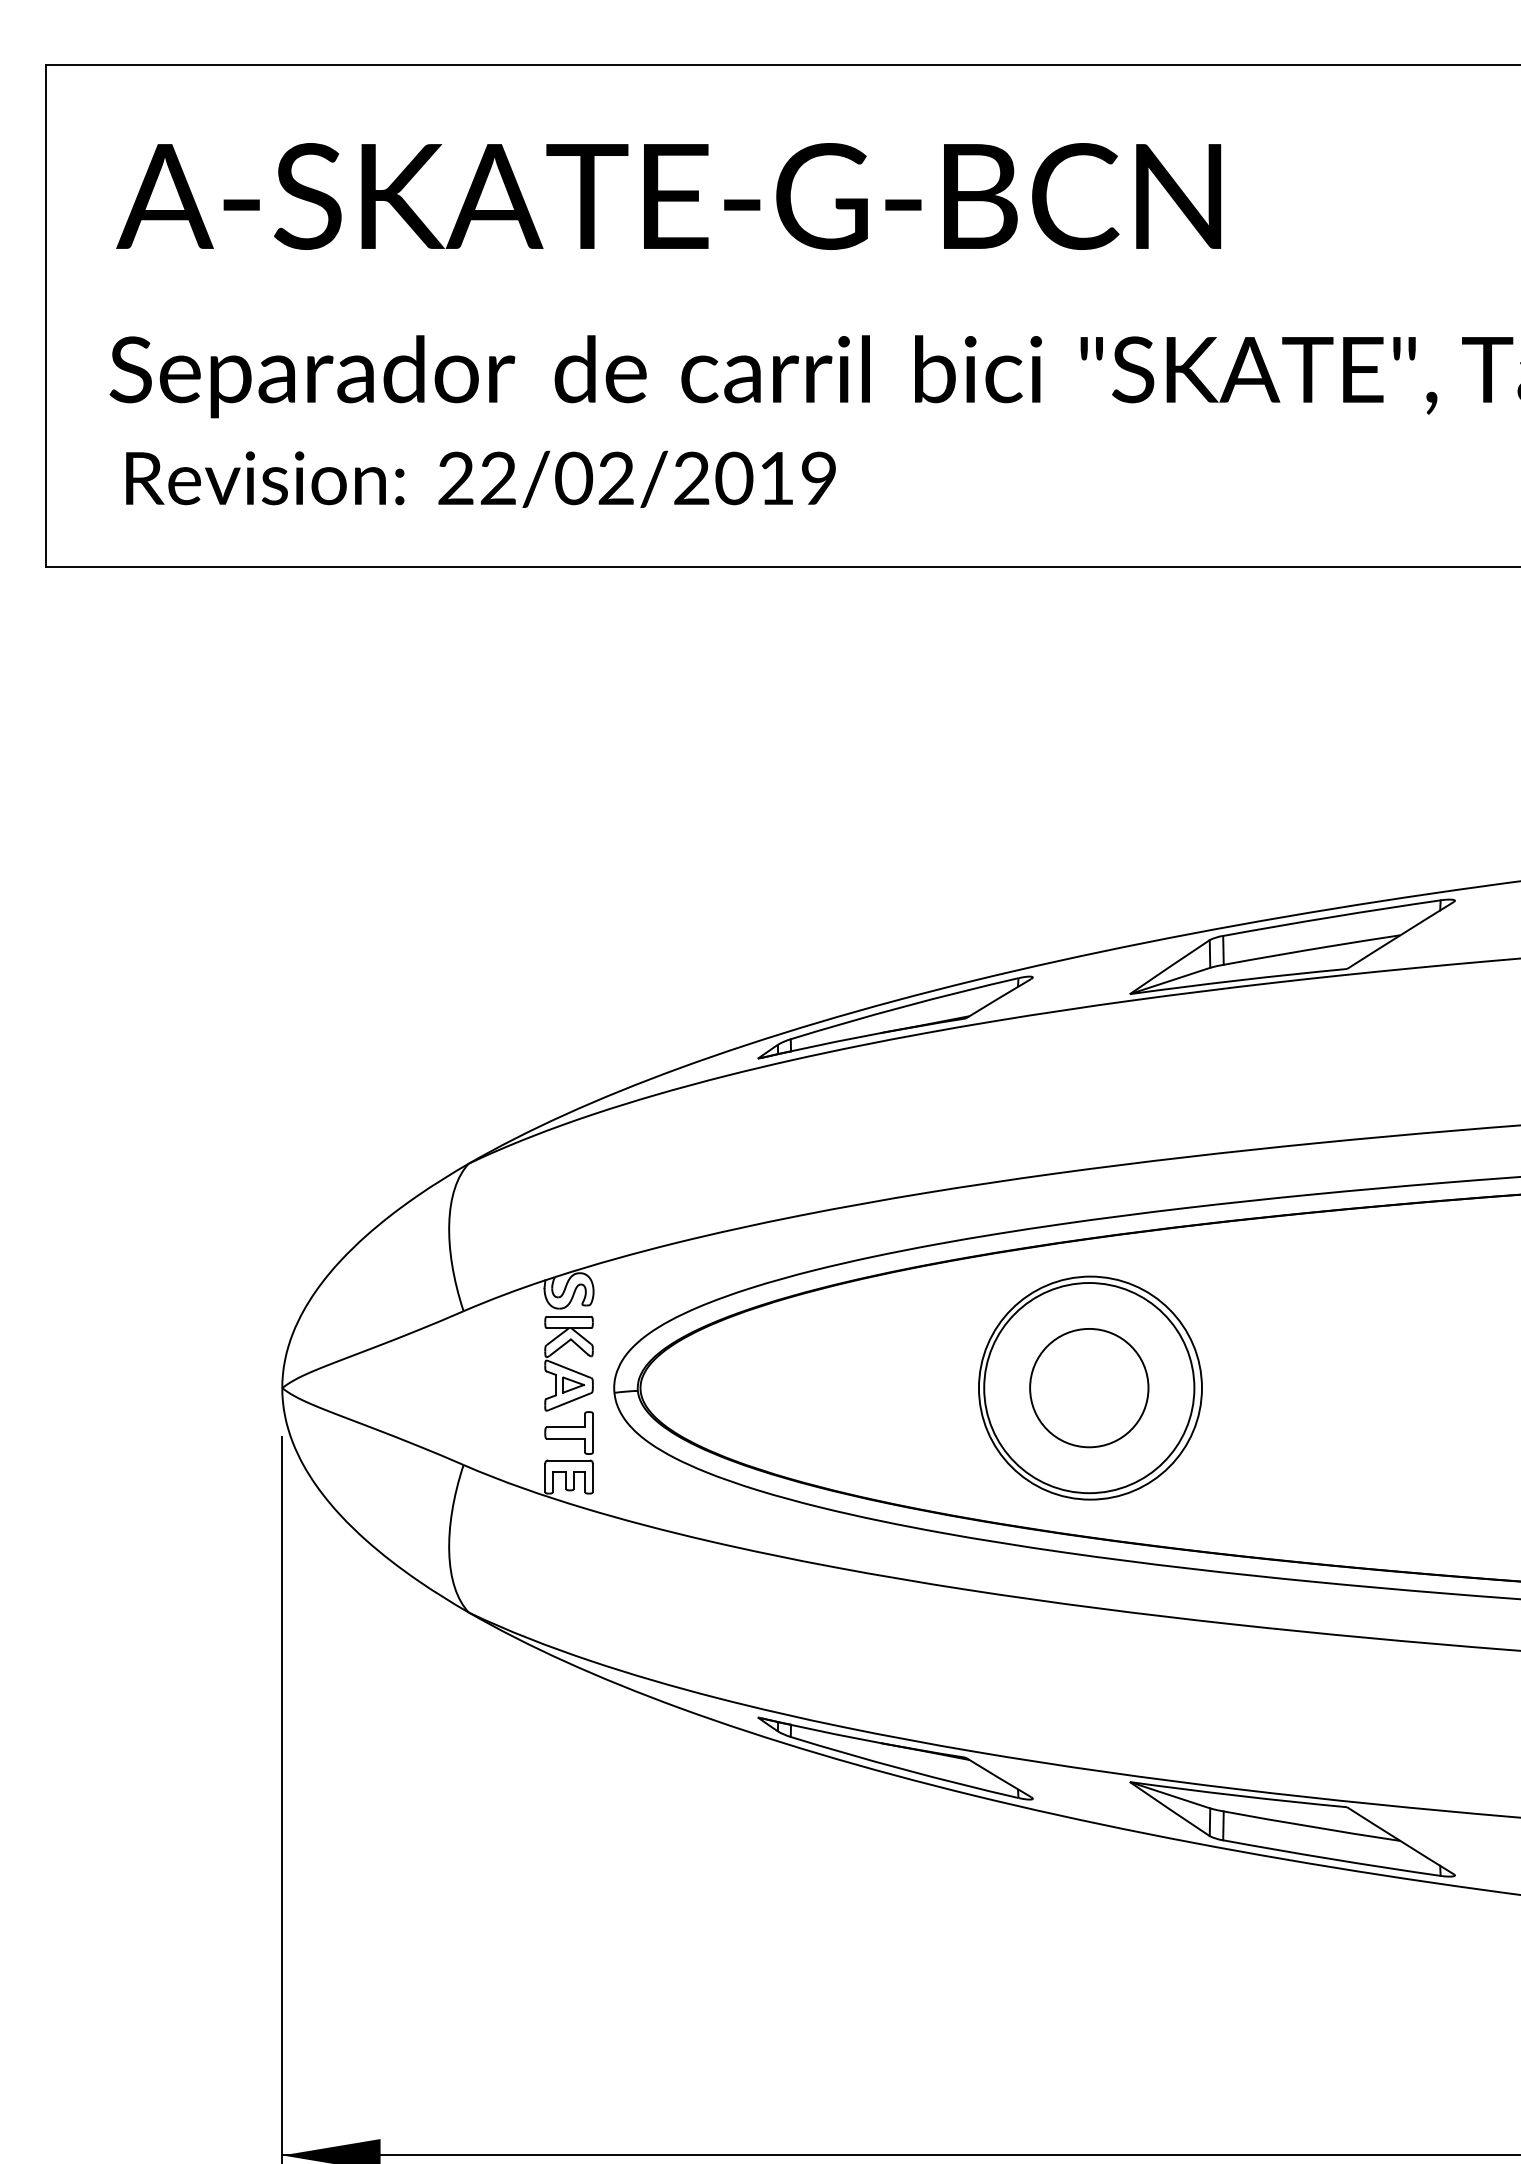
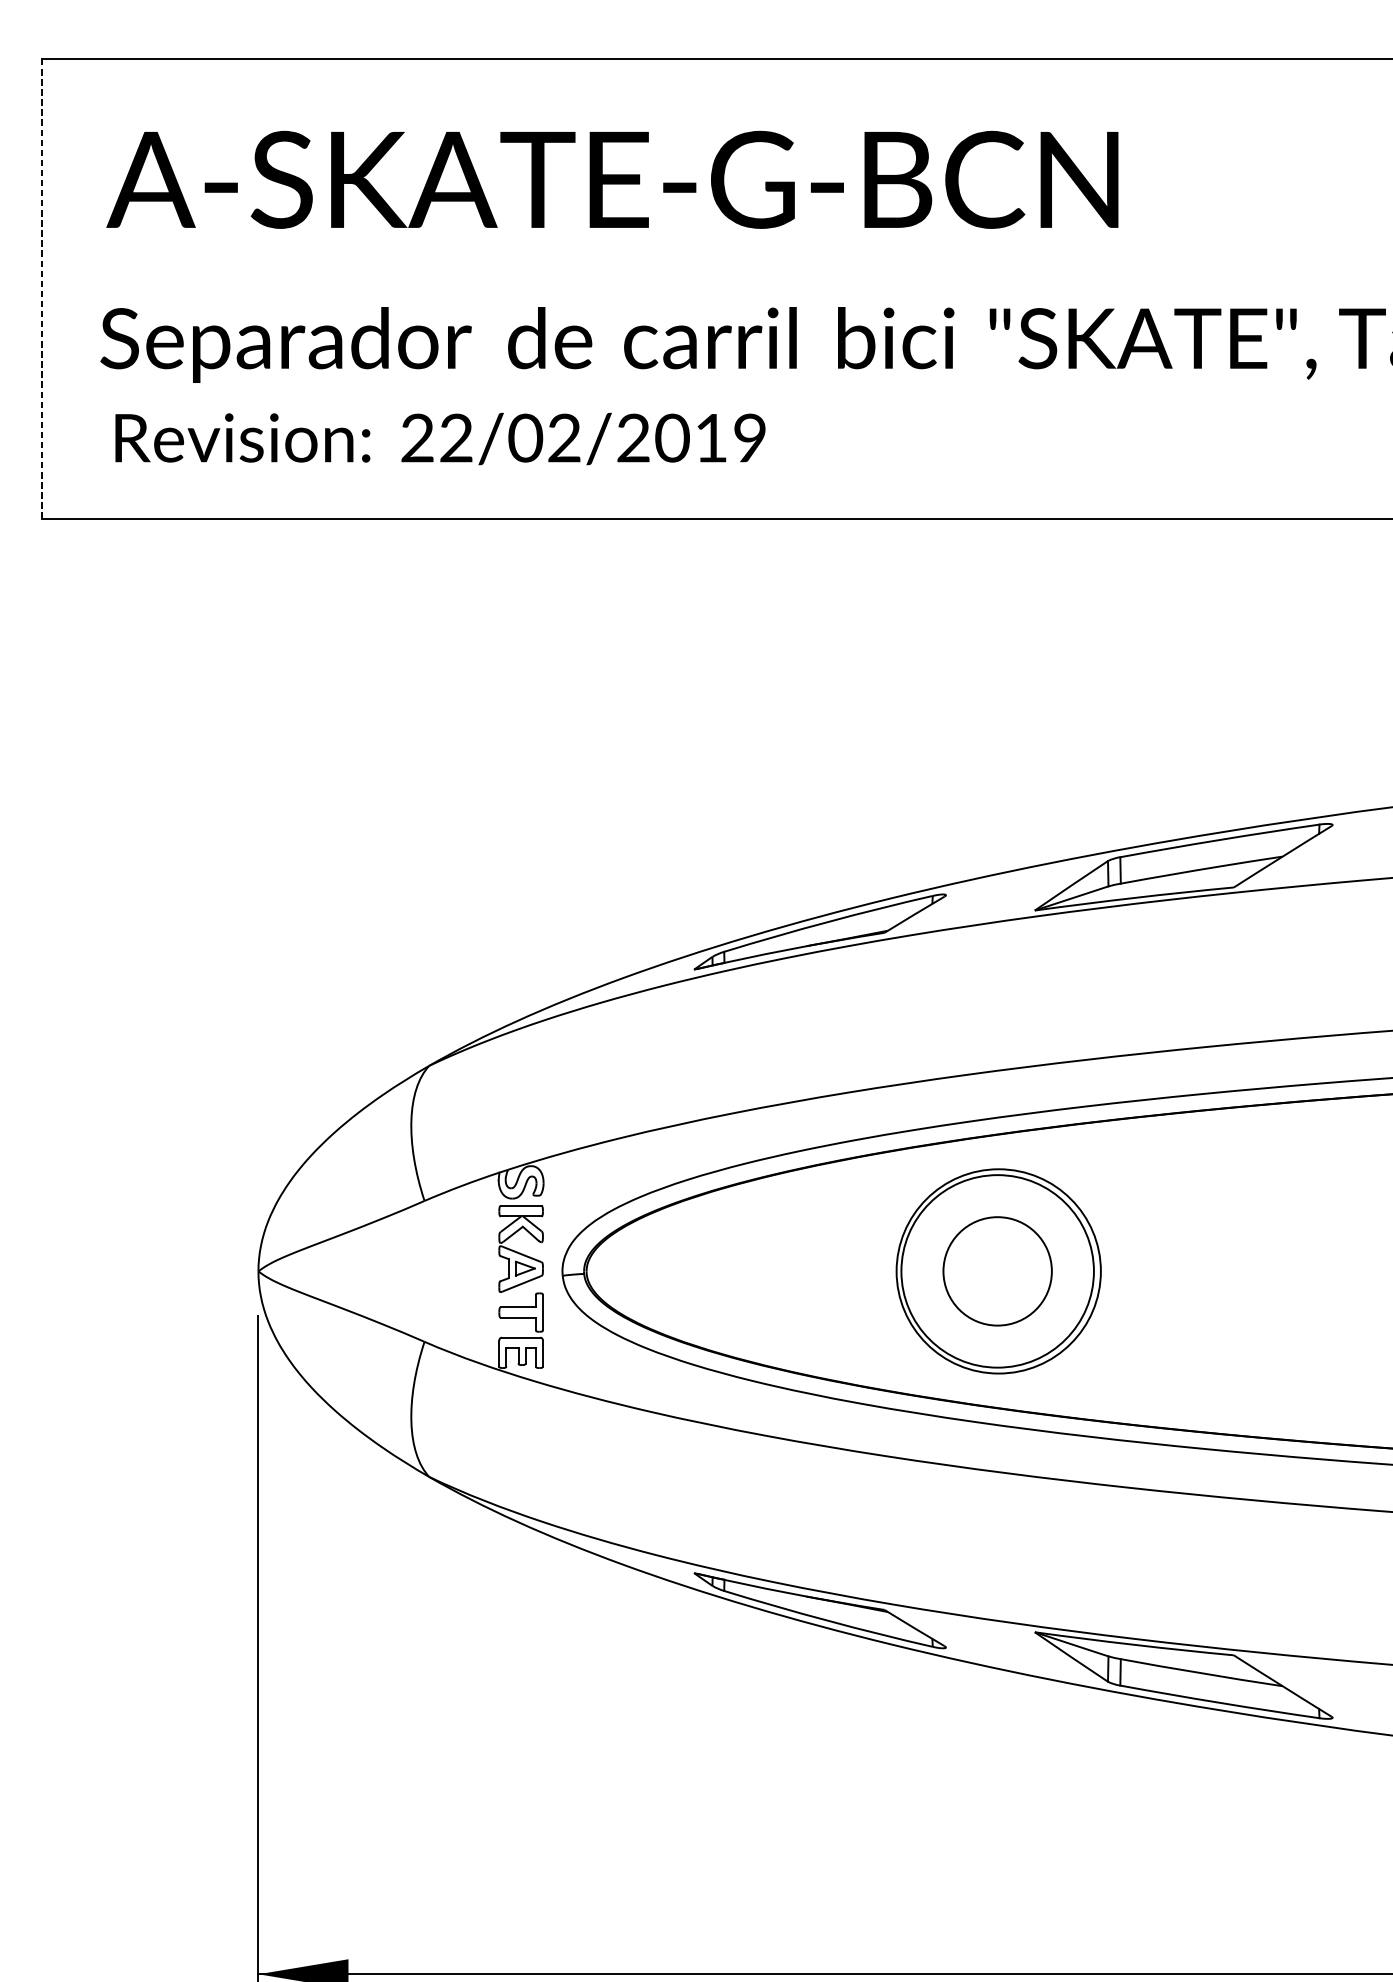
line: (45, 315) -> (41, 288), solid -> dashed

